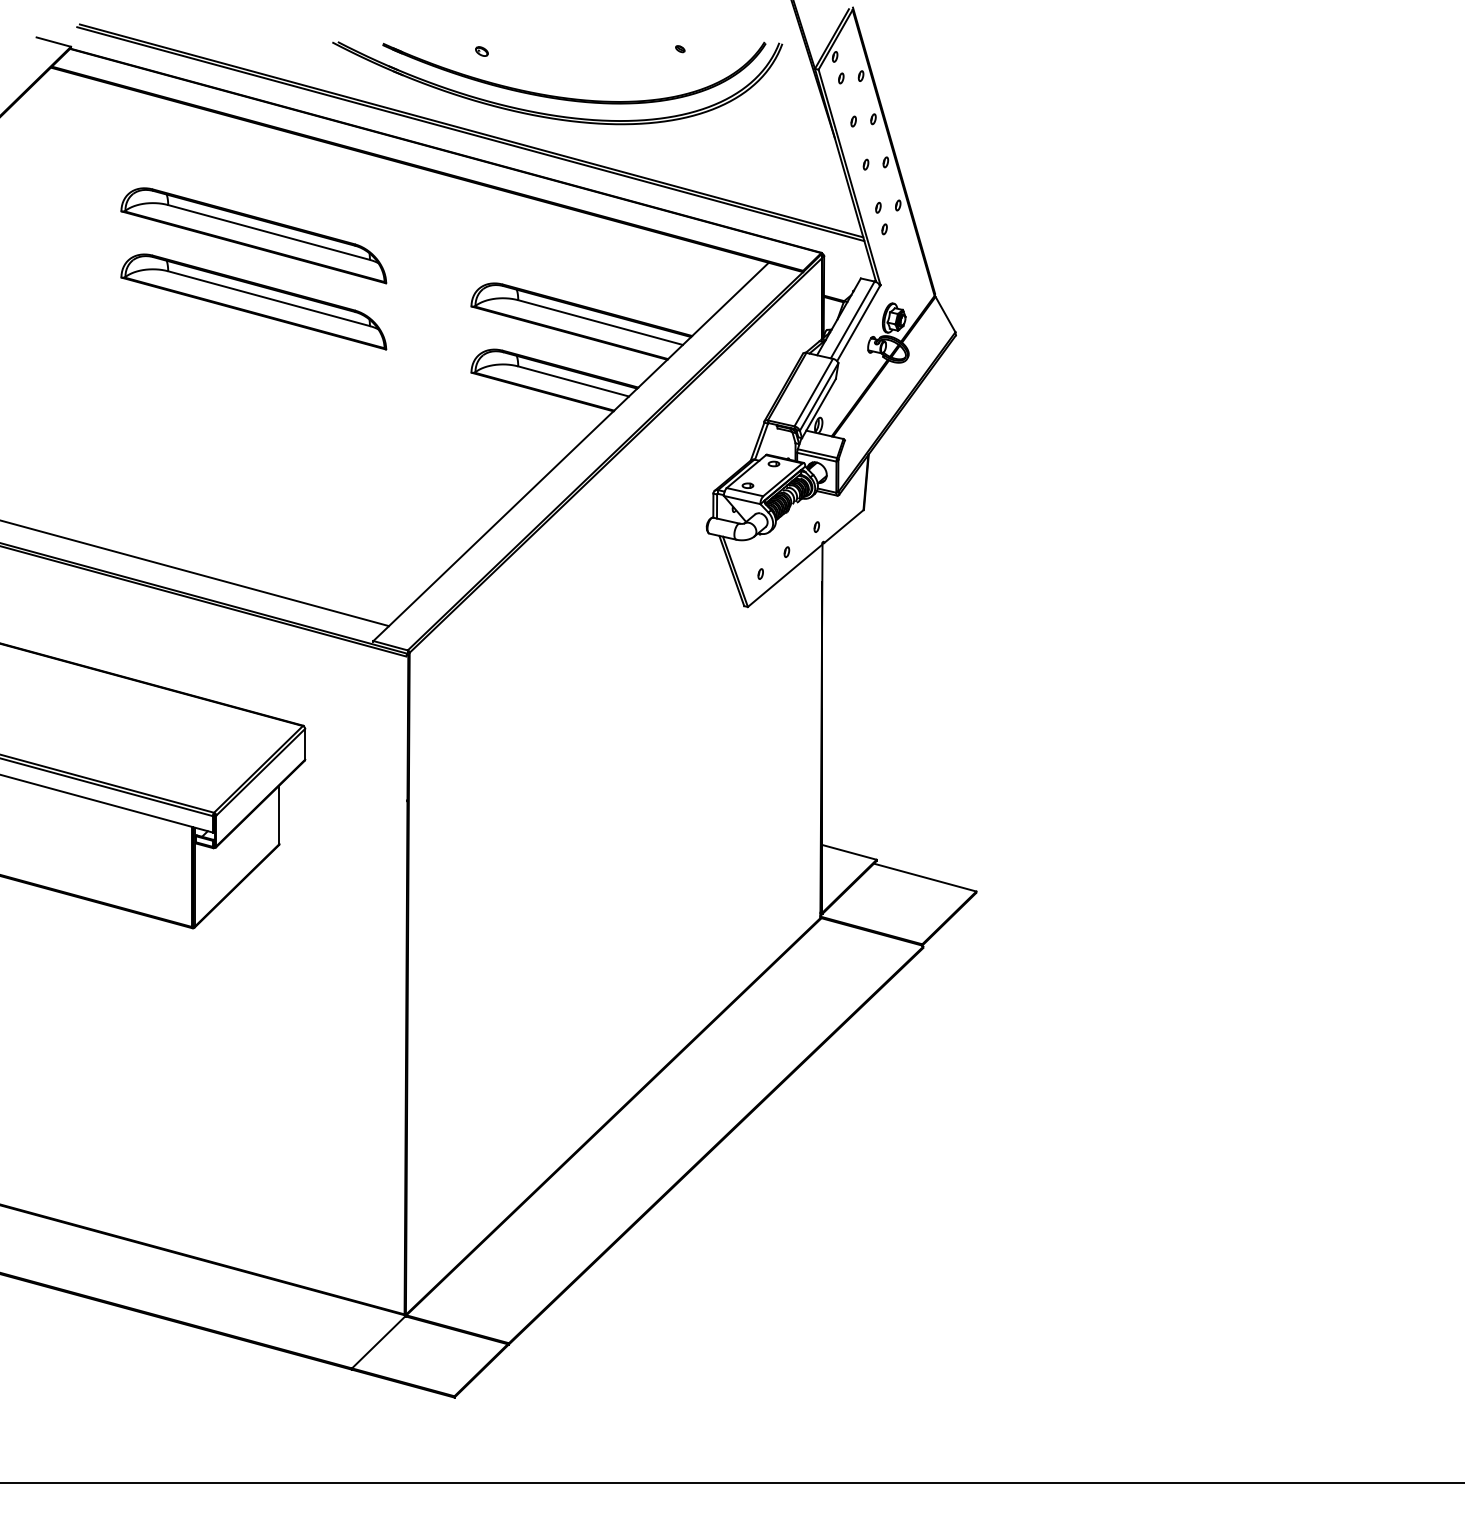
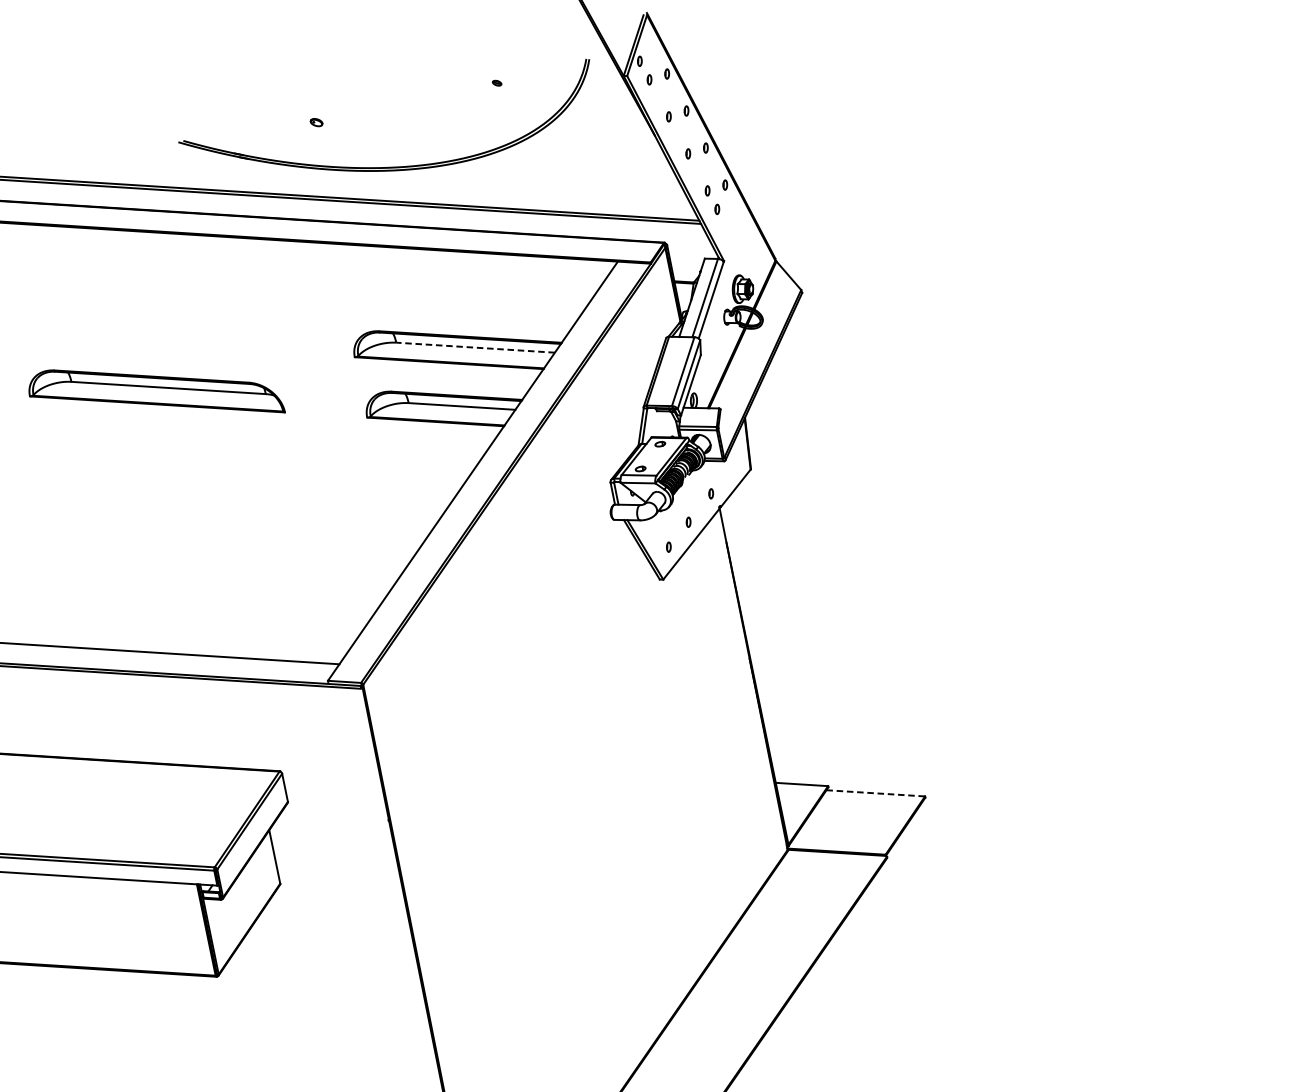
part: (569, 97) -> (405, 148), removed
part: (253, 235) -> (142, 333), removed
line: (600, 322) -> (475, 347), solid -> dashed
line: (925, 877) -> (876, 793), solid -> dashed

